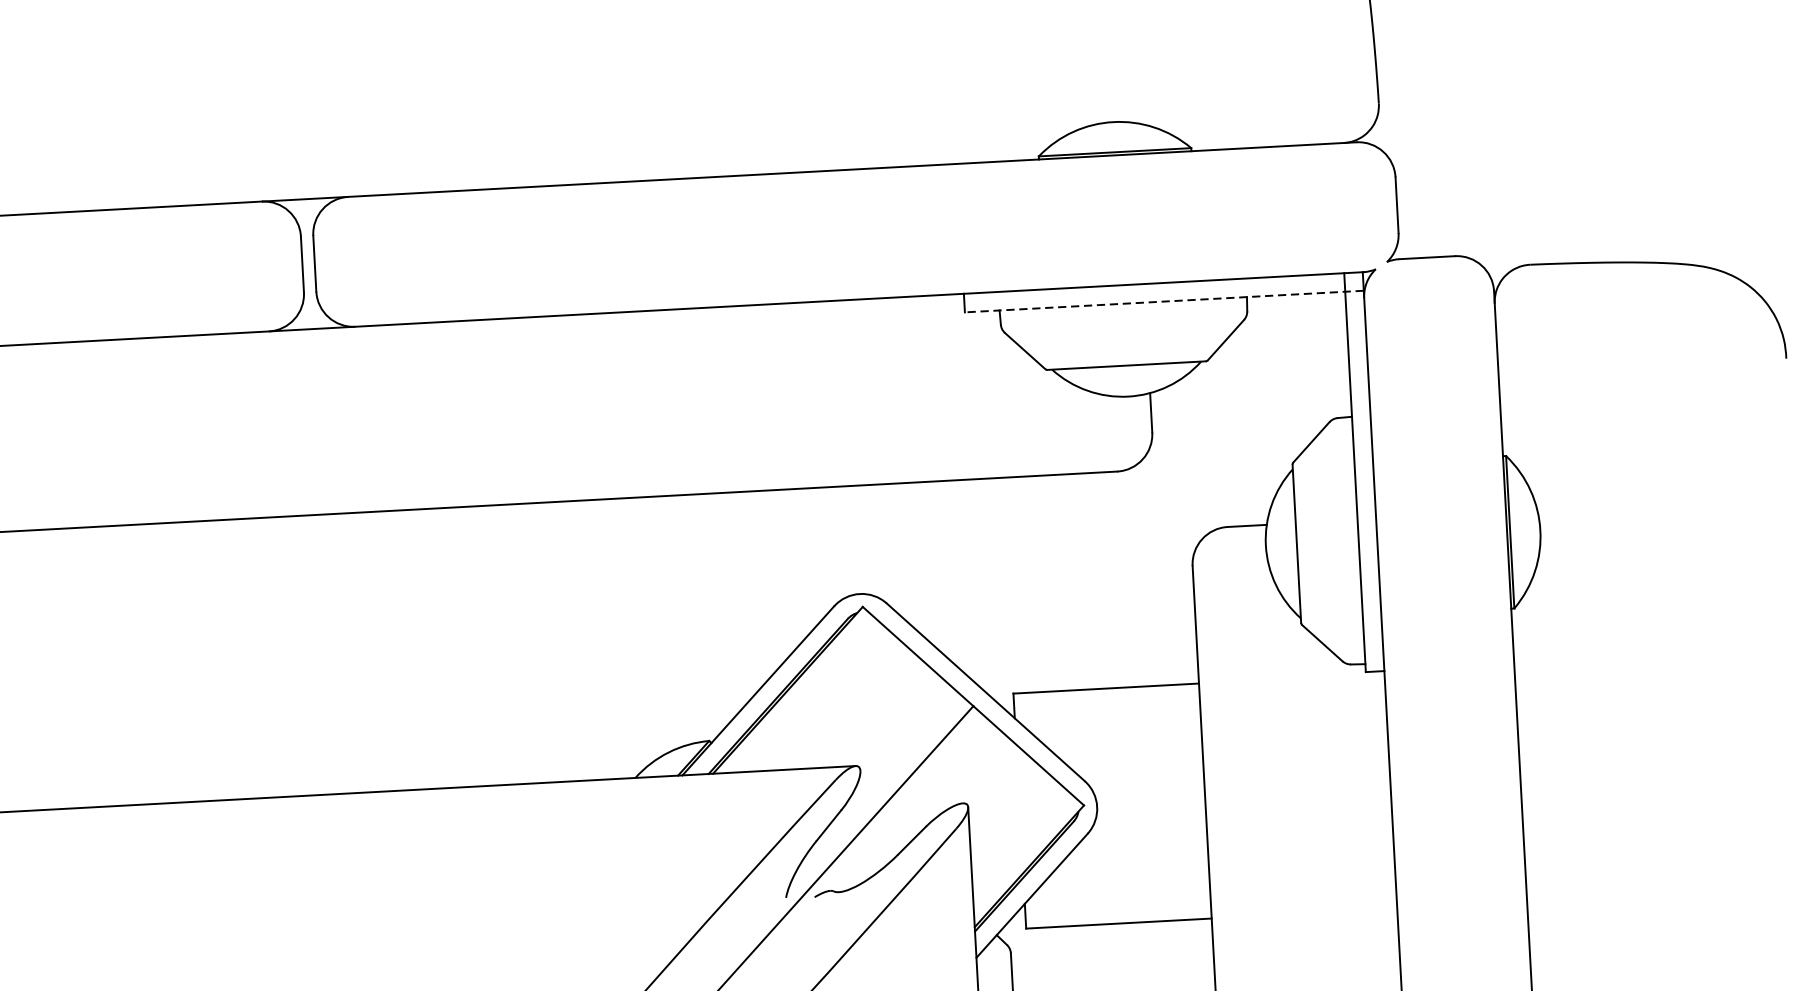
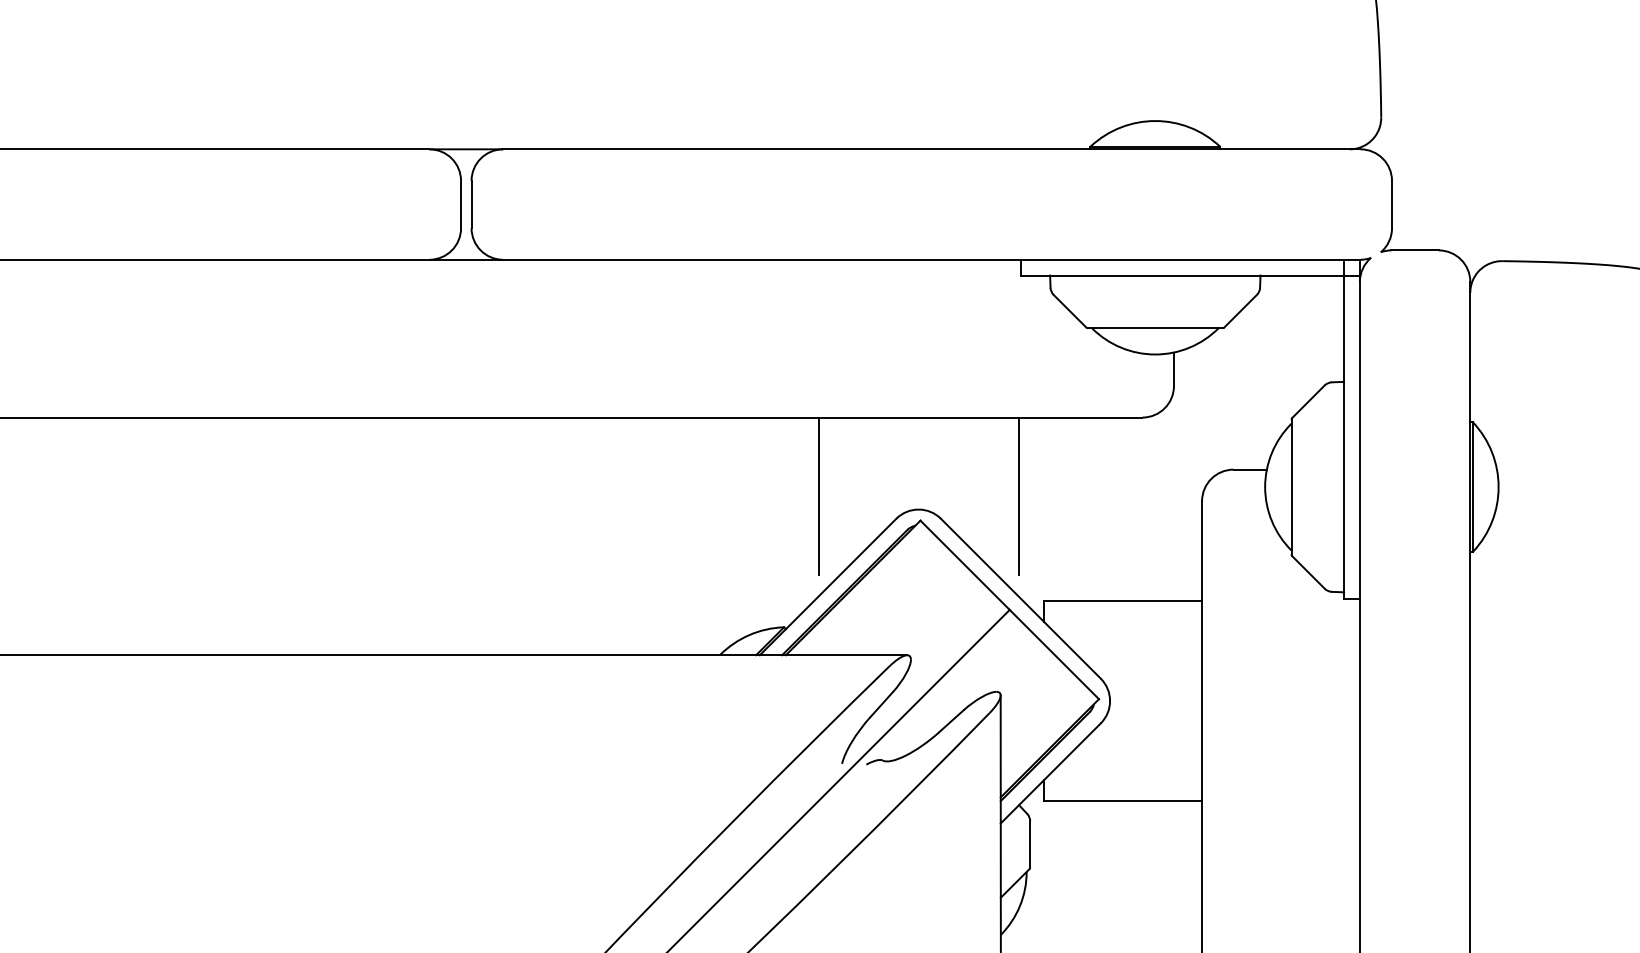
line: (1164, 301) -> (1190, 275), dashed -> solid
line: (976, 572) -> (1018, 496), added
line: (741, 585) -> (818, 496), added

